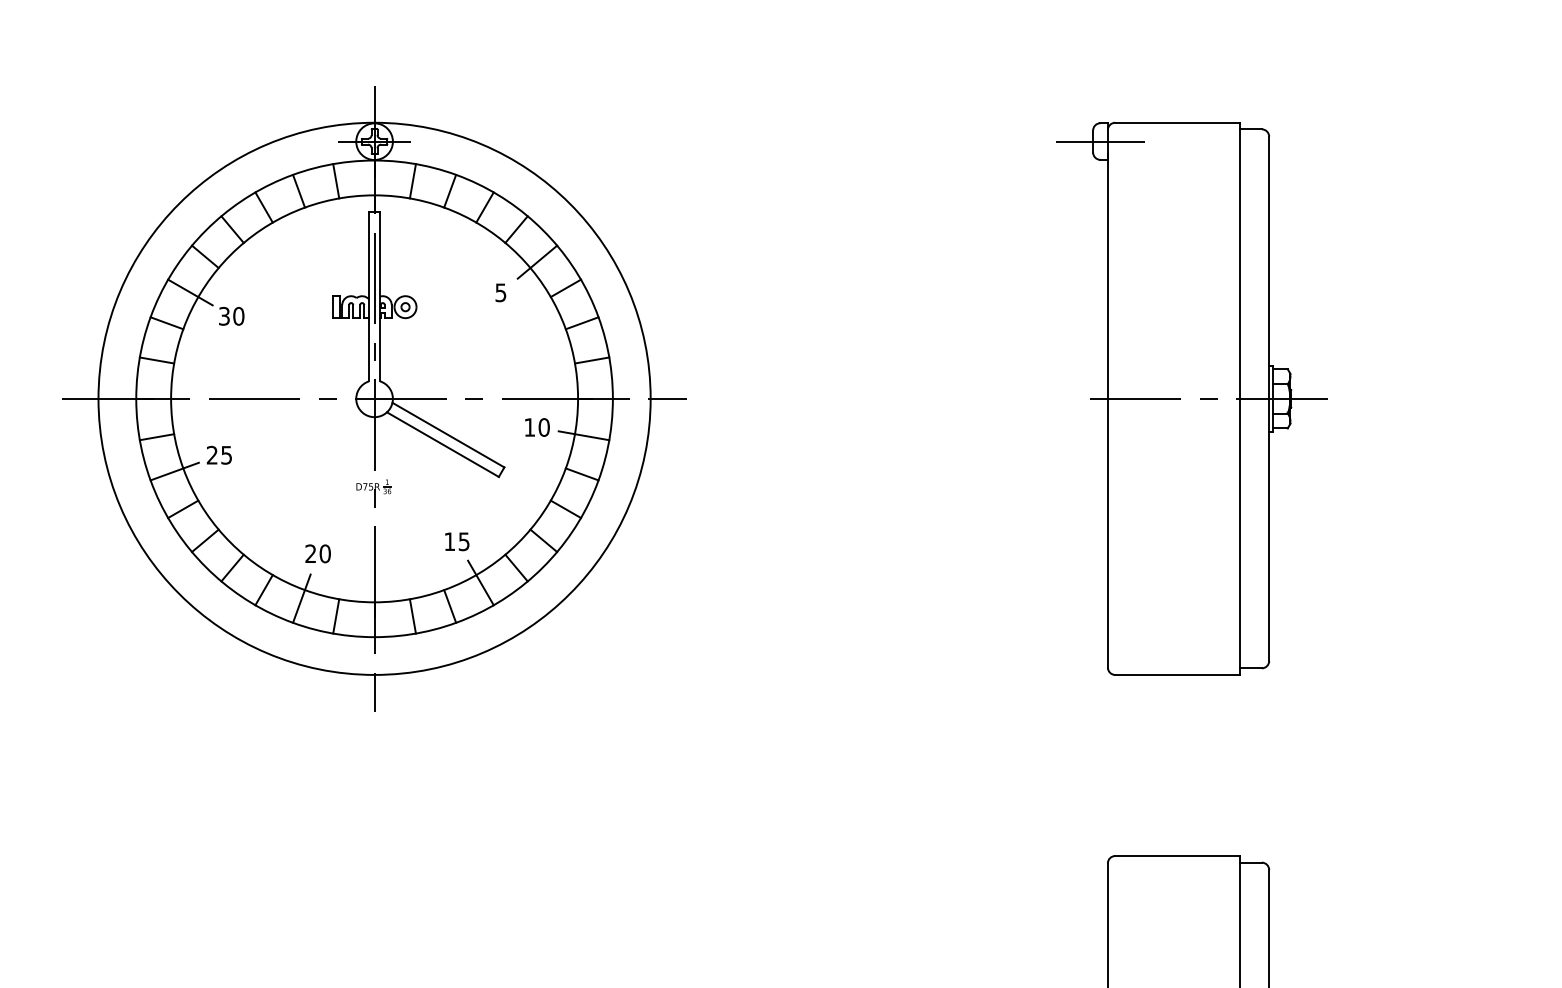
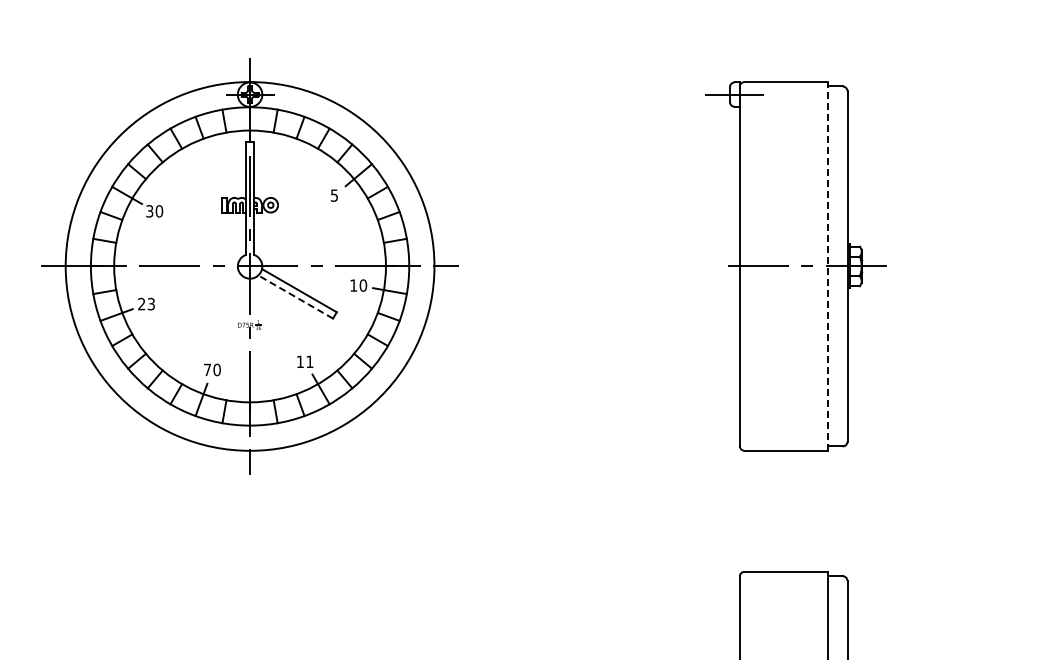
line: (1239, 397) -> (827, 265), solid -> dashed
line: (442, 443) -> (295, 296), solid -> dashed
text: (226, 454) -> (151, 303), 25 -> 23
text: (463, 541) -> (309, 361), 15 -> 11
text: (309, 553) -> (206, 369), 20 -> 70

